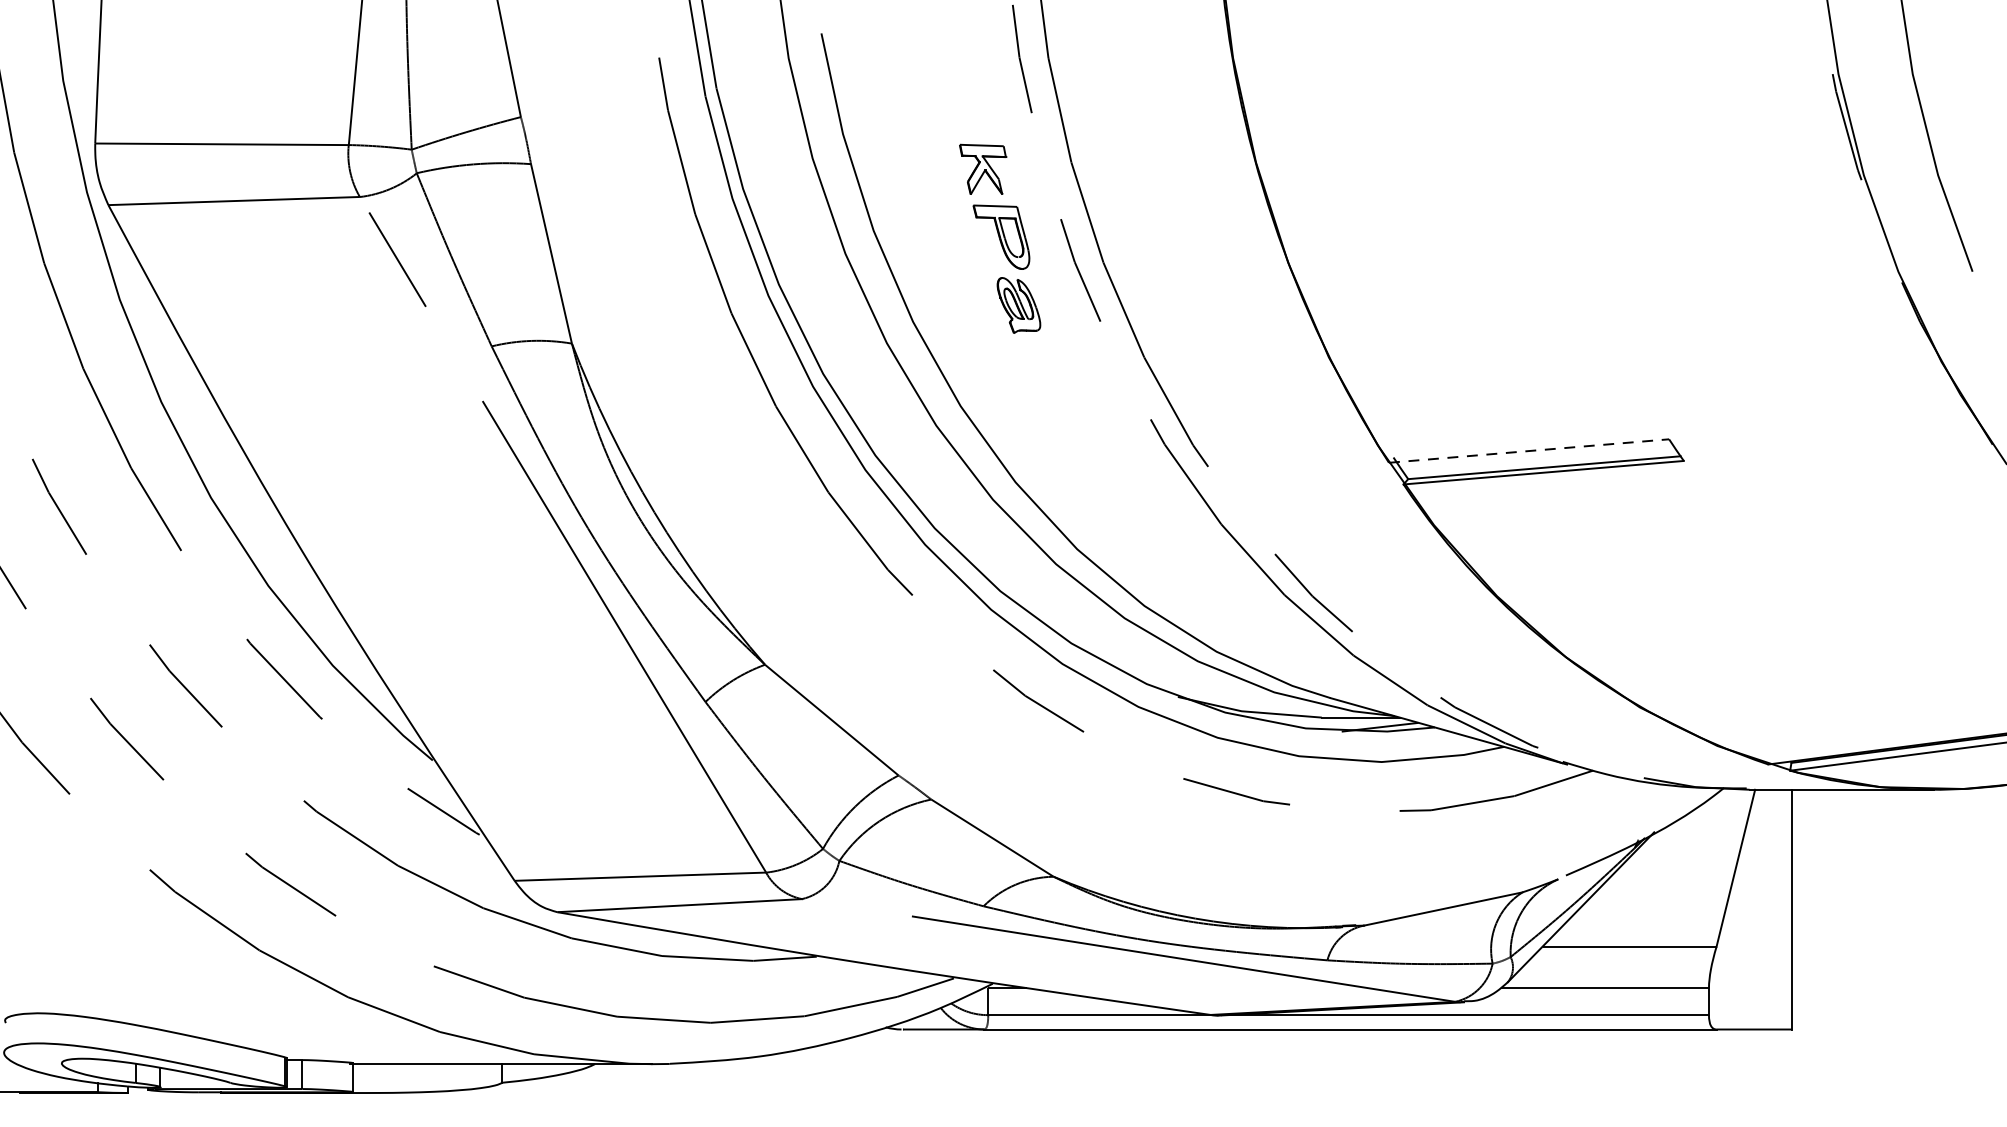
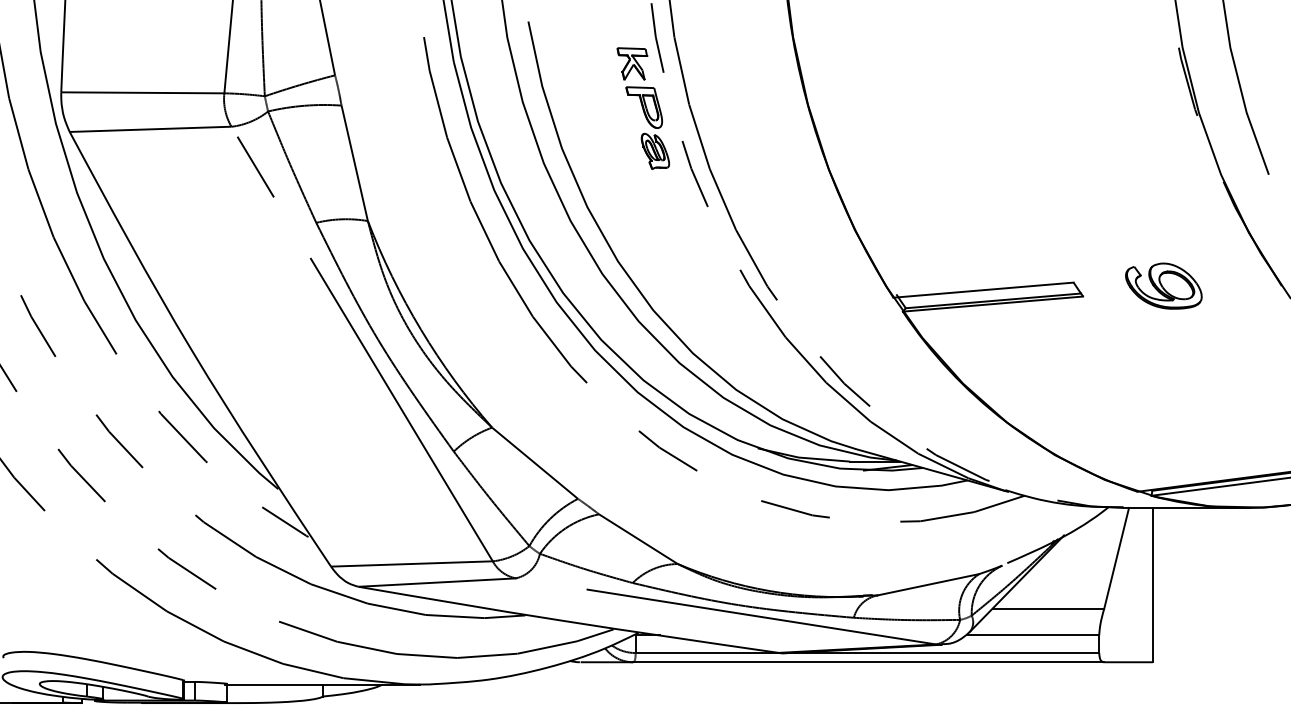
part: (1000, 238) -> (643, 108), moved
part: (1808, 443) -> (1163, 285), added
line: (1530, 451) -> (984, 290), dashed -> solid

